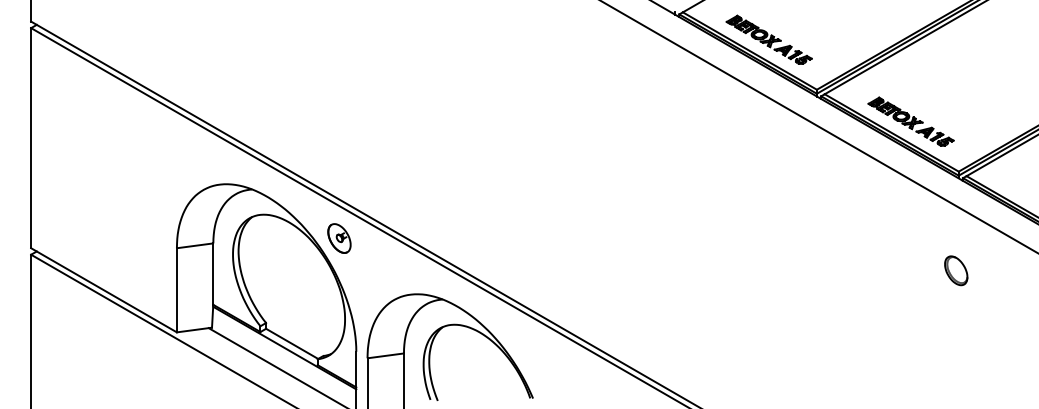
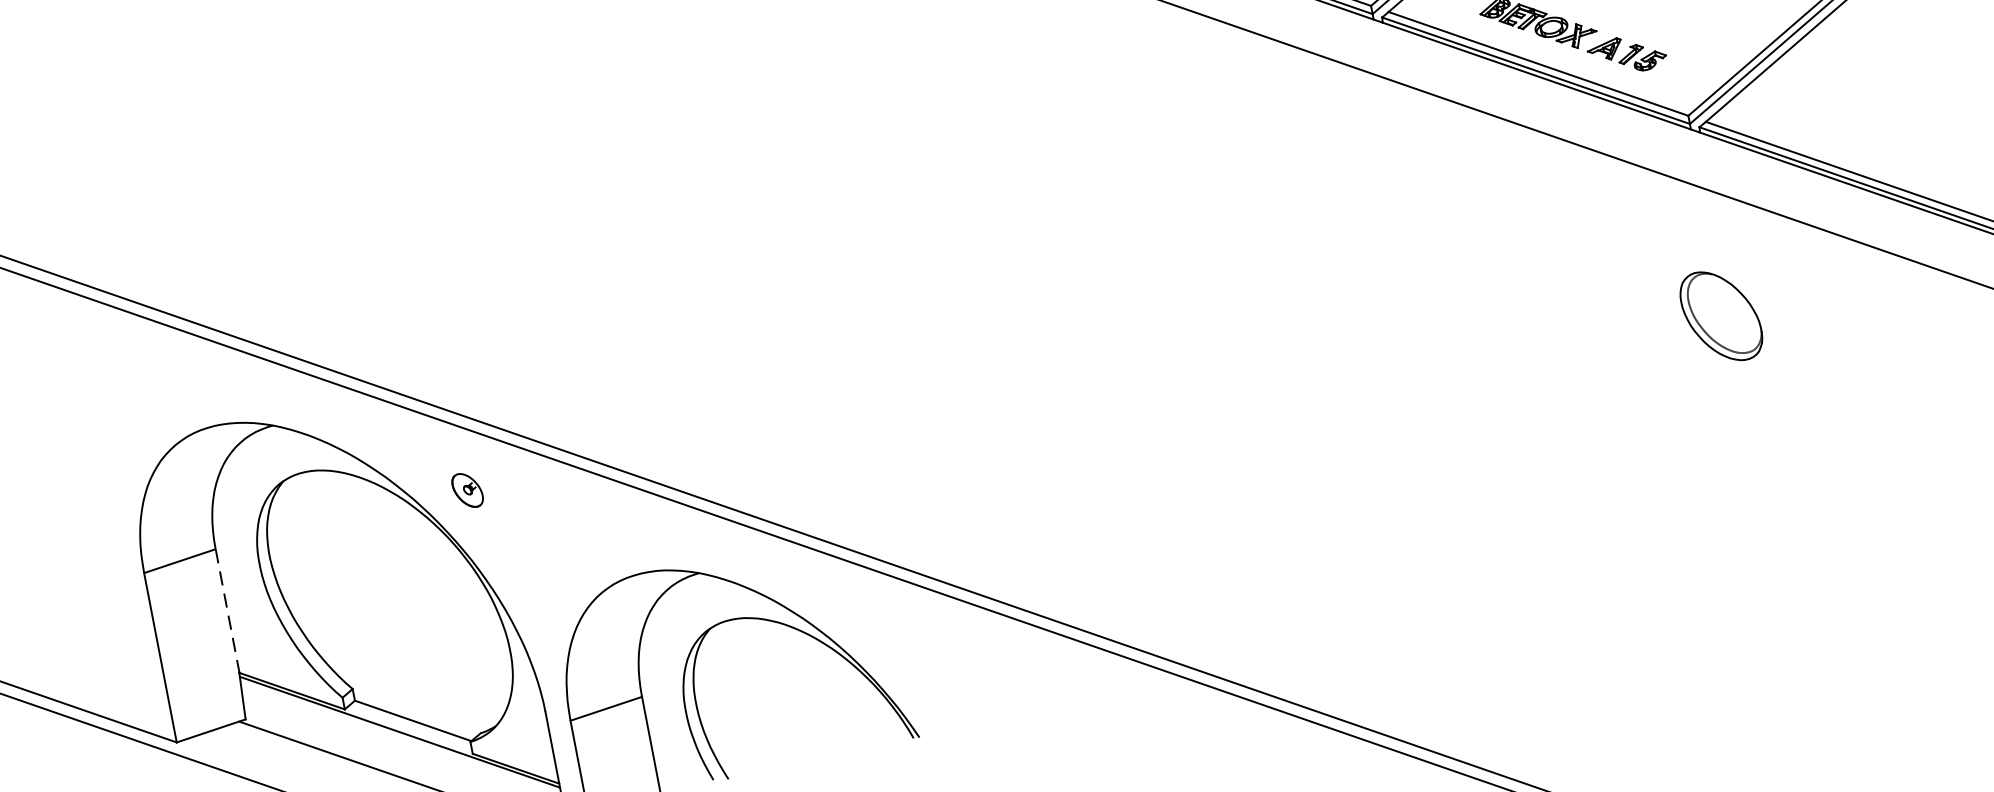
part: (339, 238) -> (467, 490), size x0.6
part: (956, 270) -> (1722, 315), size x1.6
line: (213, 274) -> (227, 611), solid -> dashed

